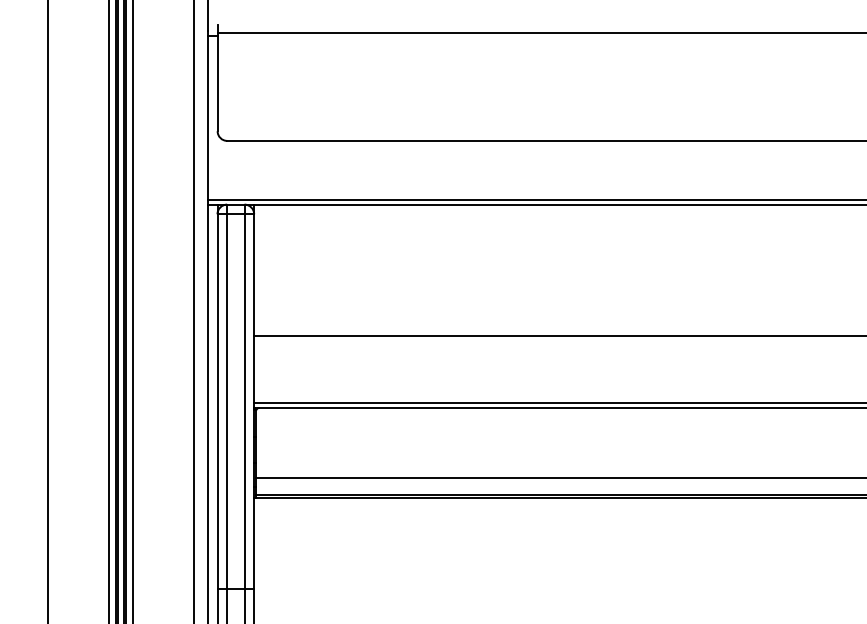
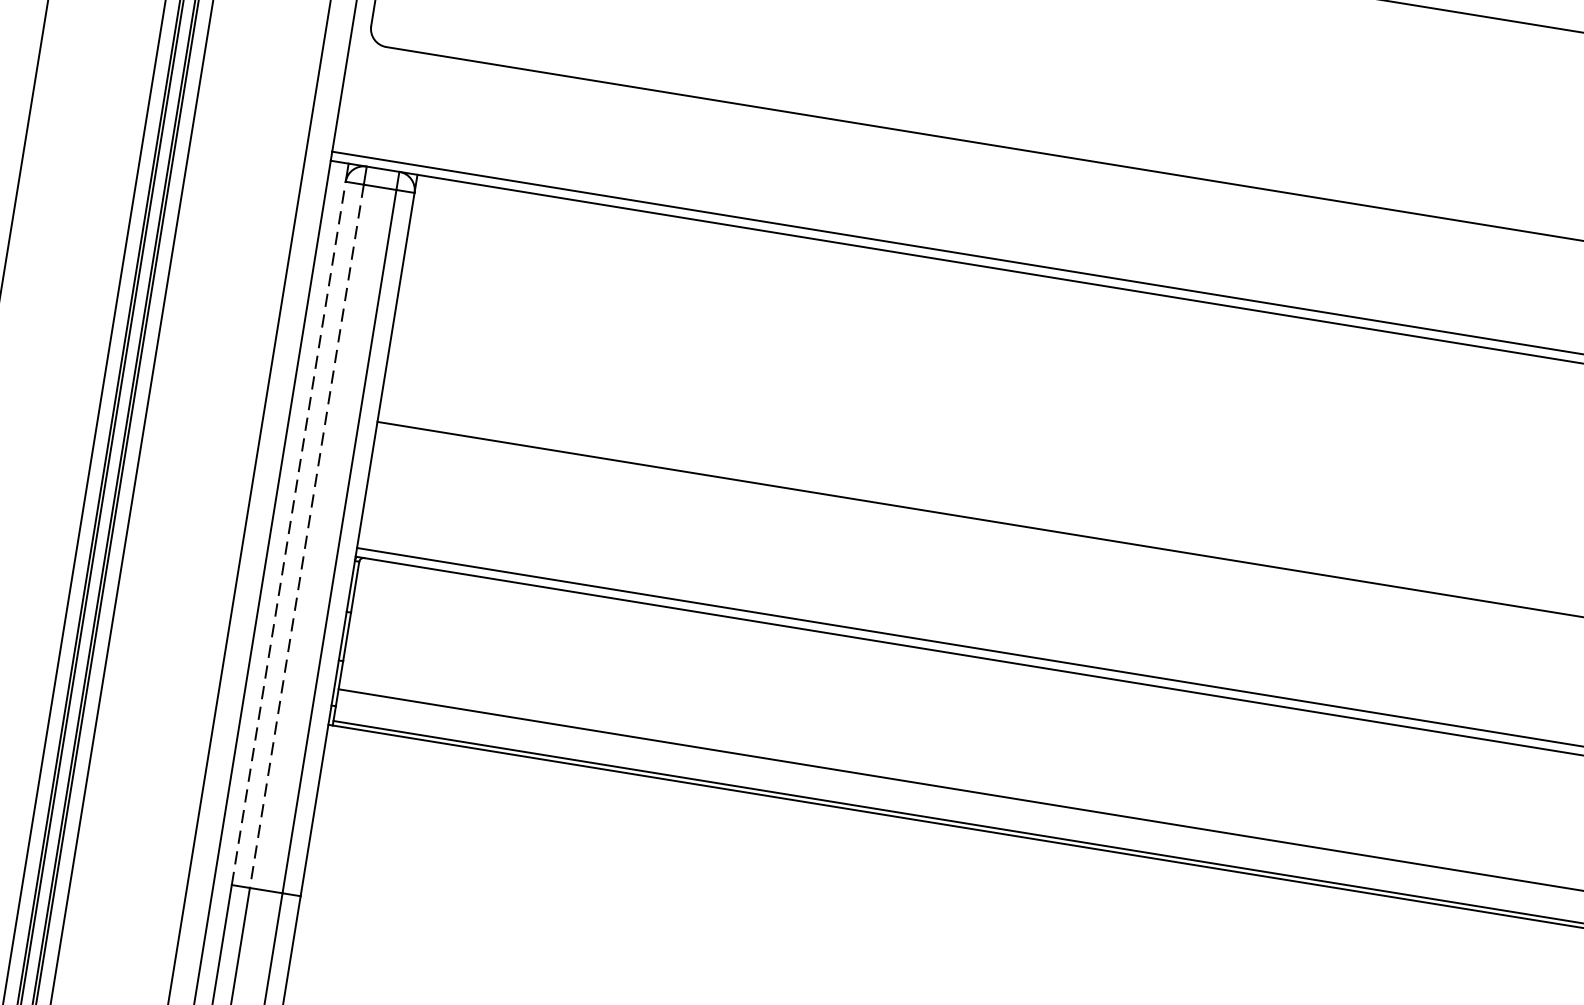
line: (217, 401) -> (288, 533), solid -> dashed
line: (227, 402) -> (307, 538), solid -> dashed

